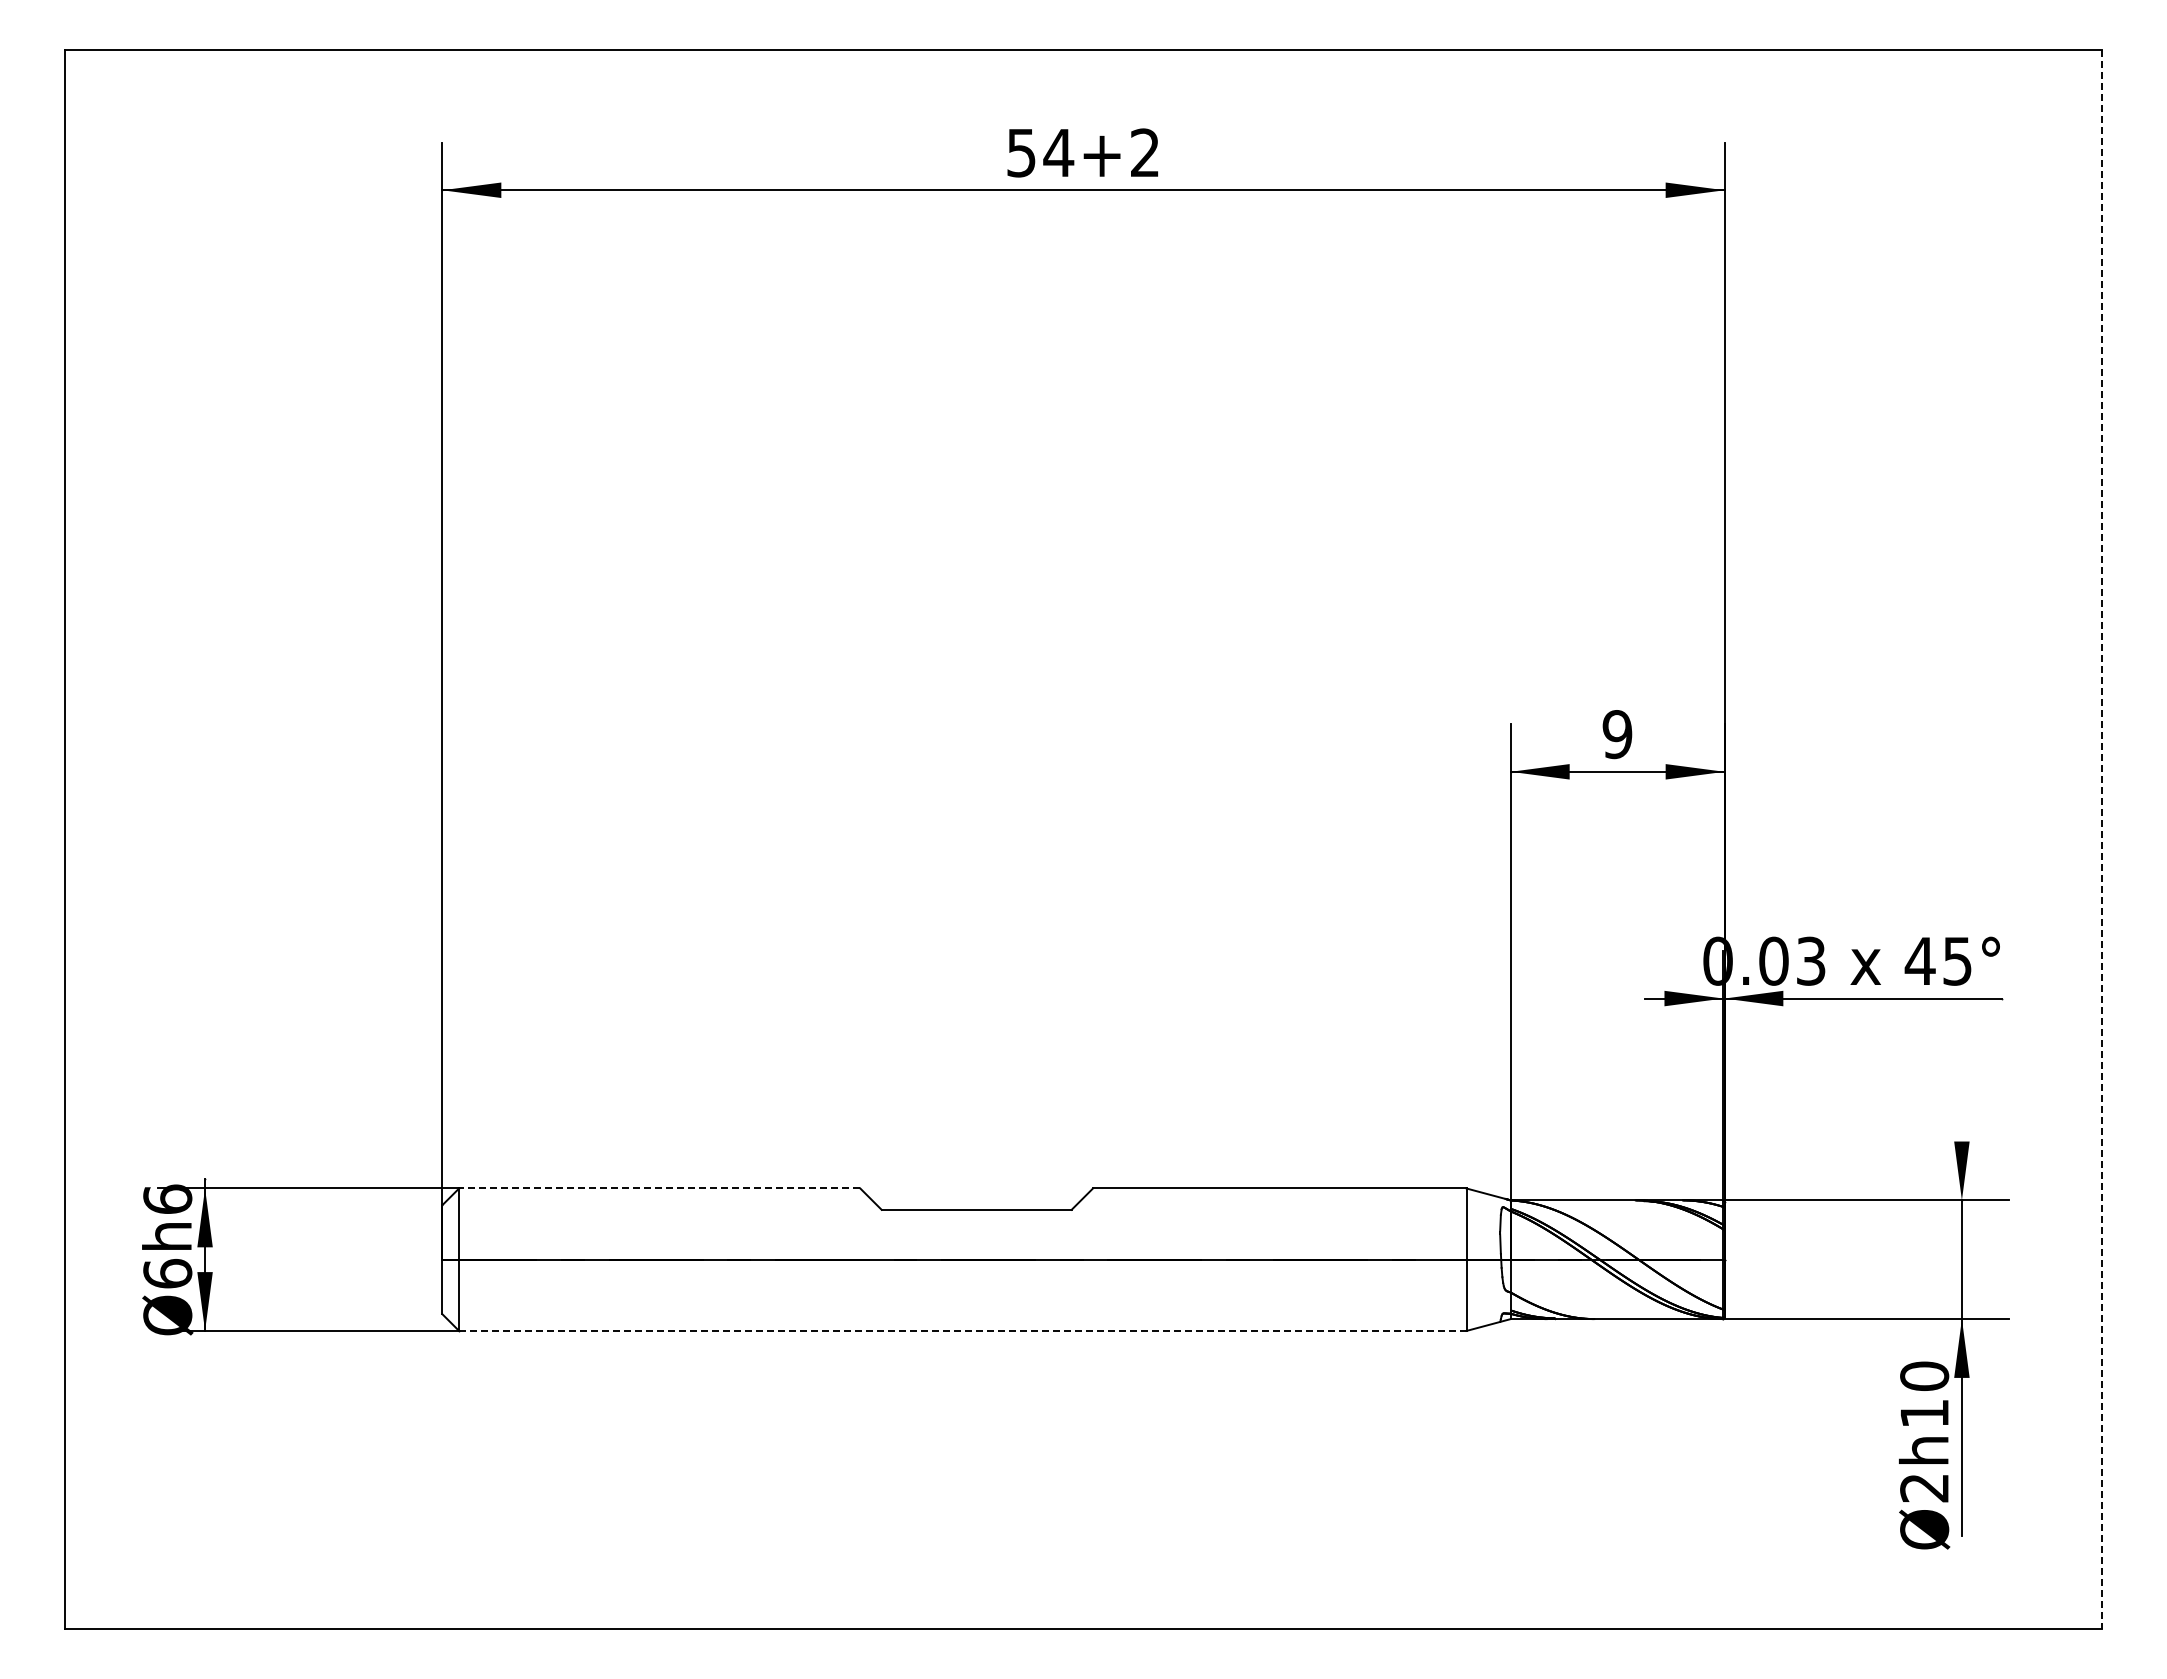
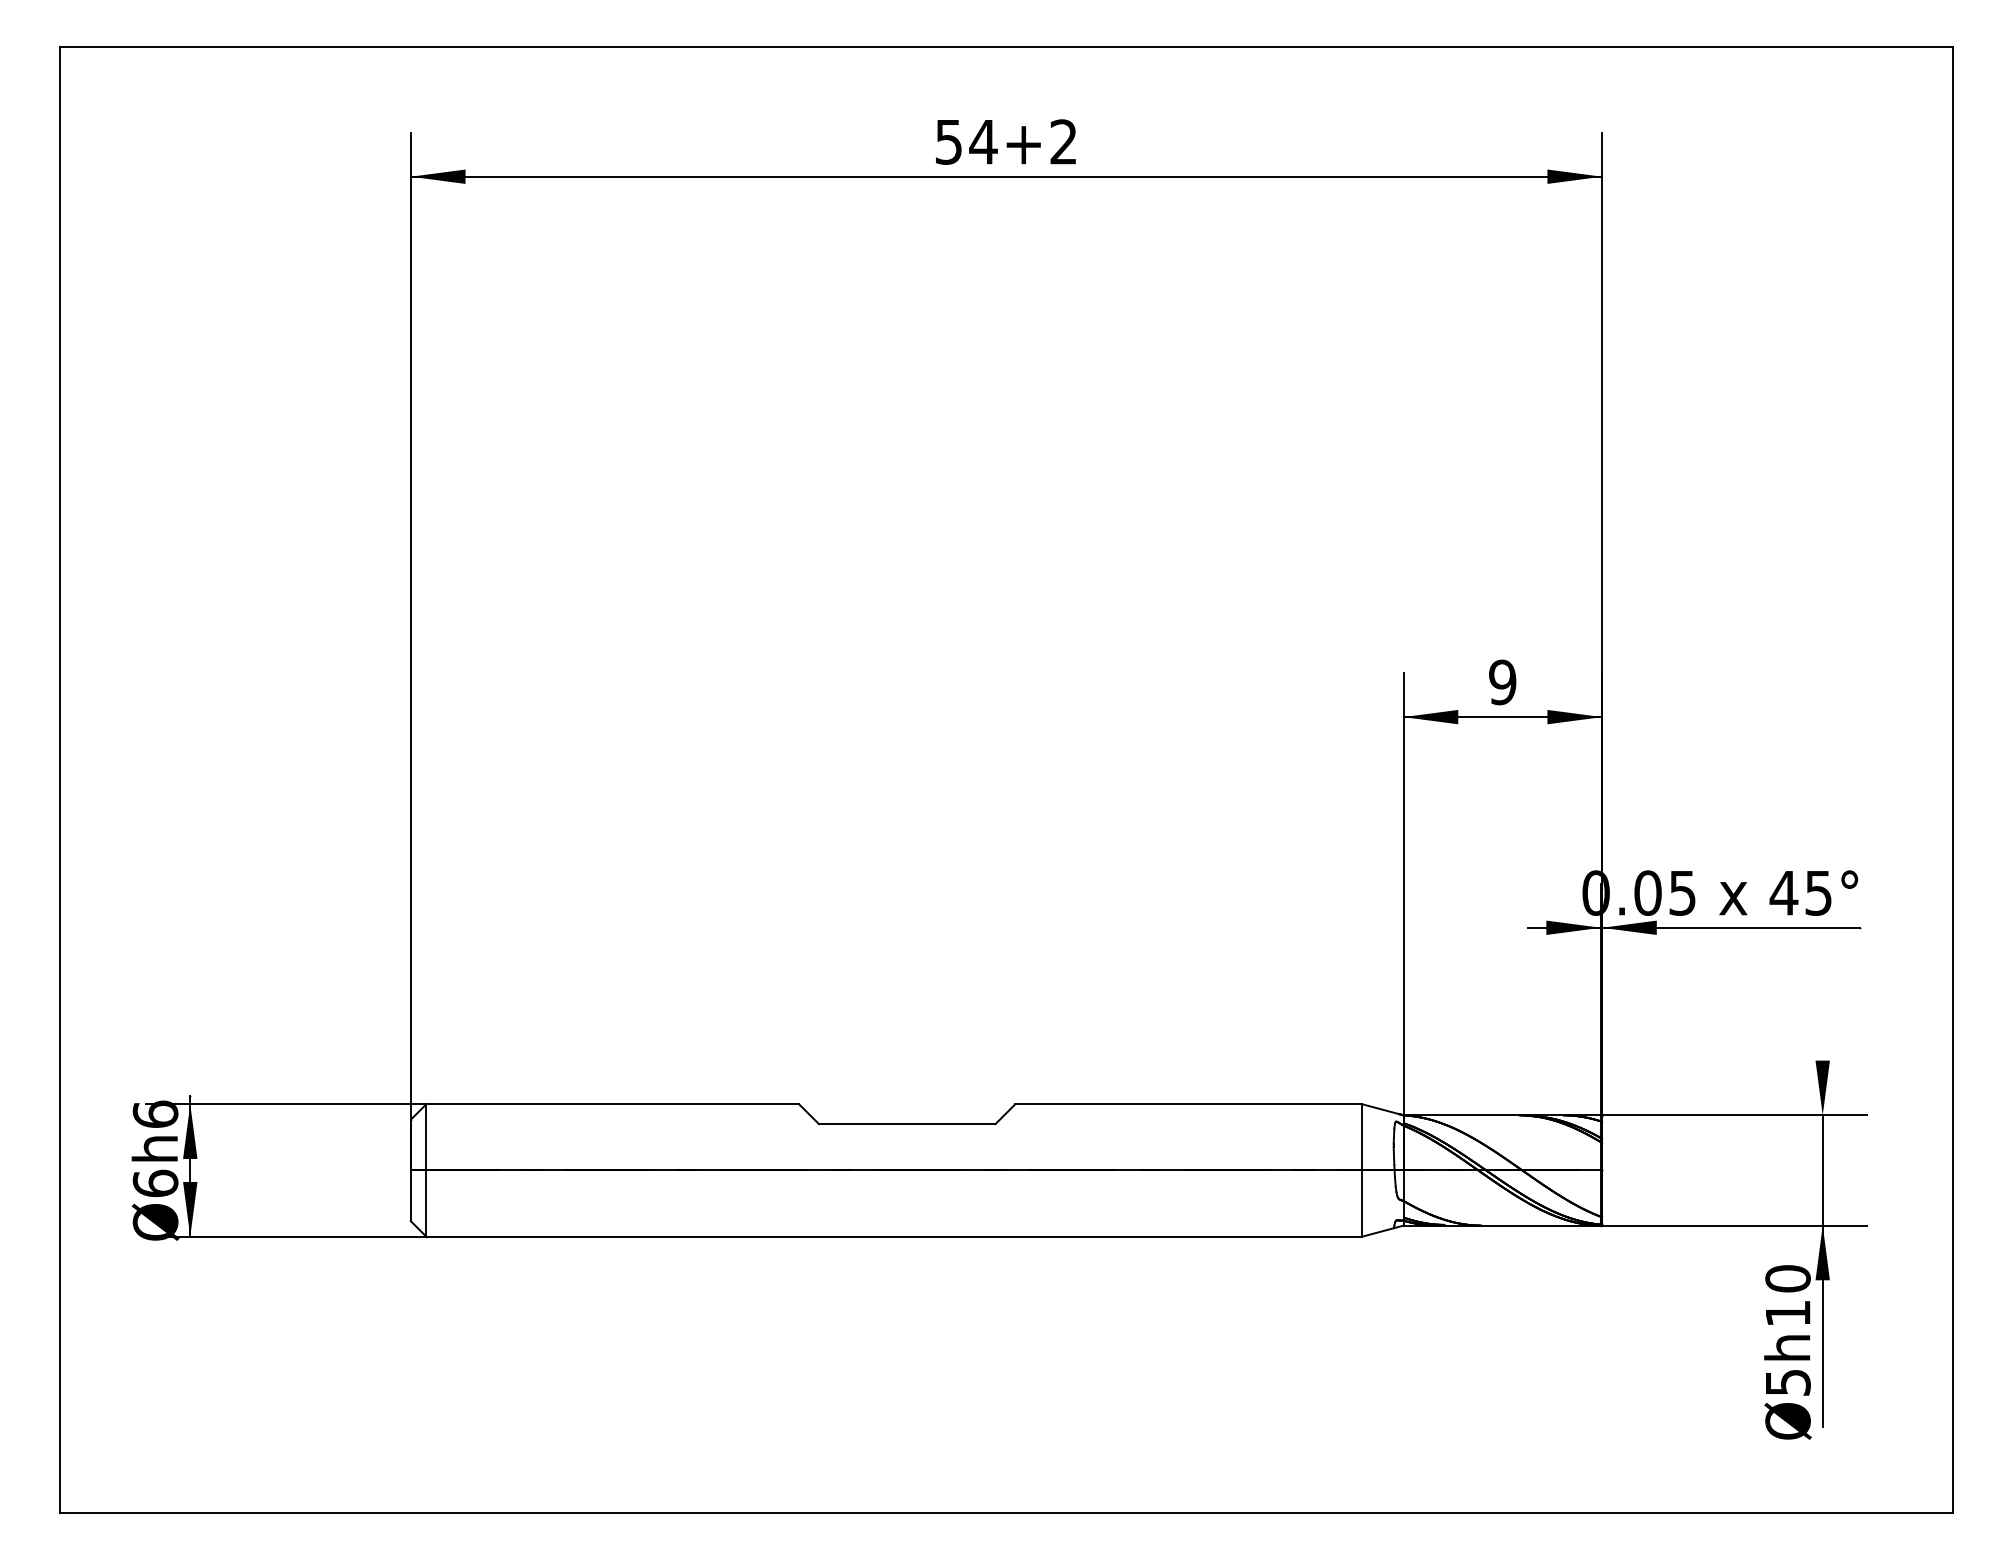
line: (2101, 839) -> (1952, 780), dashed -> solid
text: (1811, 960) -> (1682, 892), 0.03 -> 0.05
line: (659, 1188) -> (612, 1104), dashed -> solid
line: (962, 1330) -> (894, 1236), dashed -> solid
text: (1924, 1488) -> (1787, 1383), Ø2h10 -> Ø5h10

